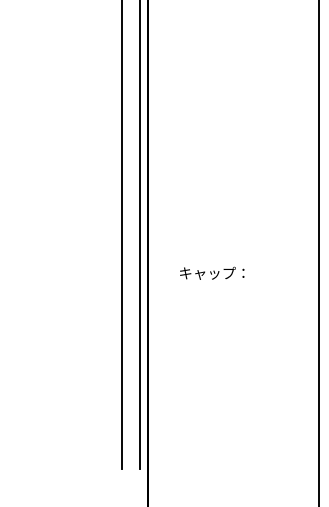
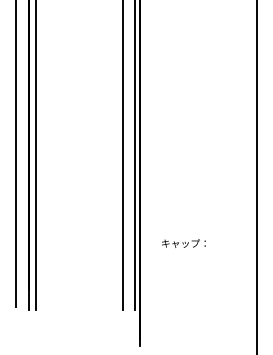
text: (211, 273) -> (183, 243), moved

